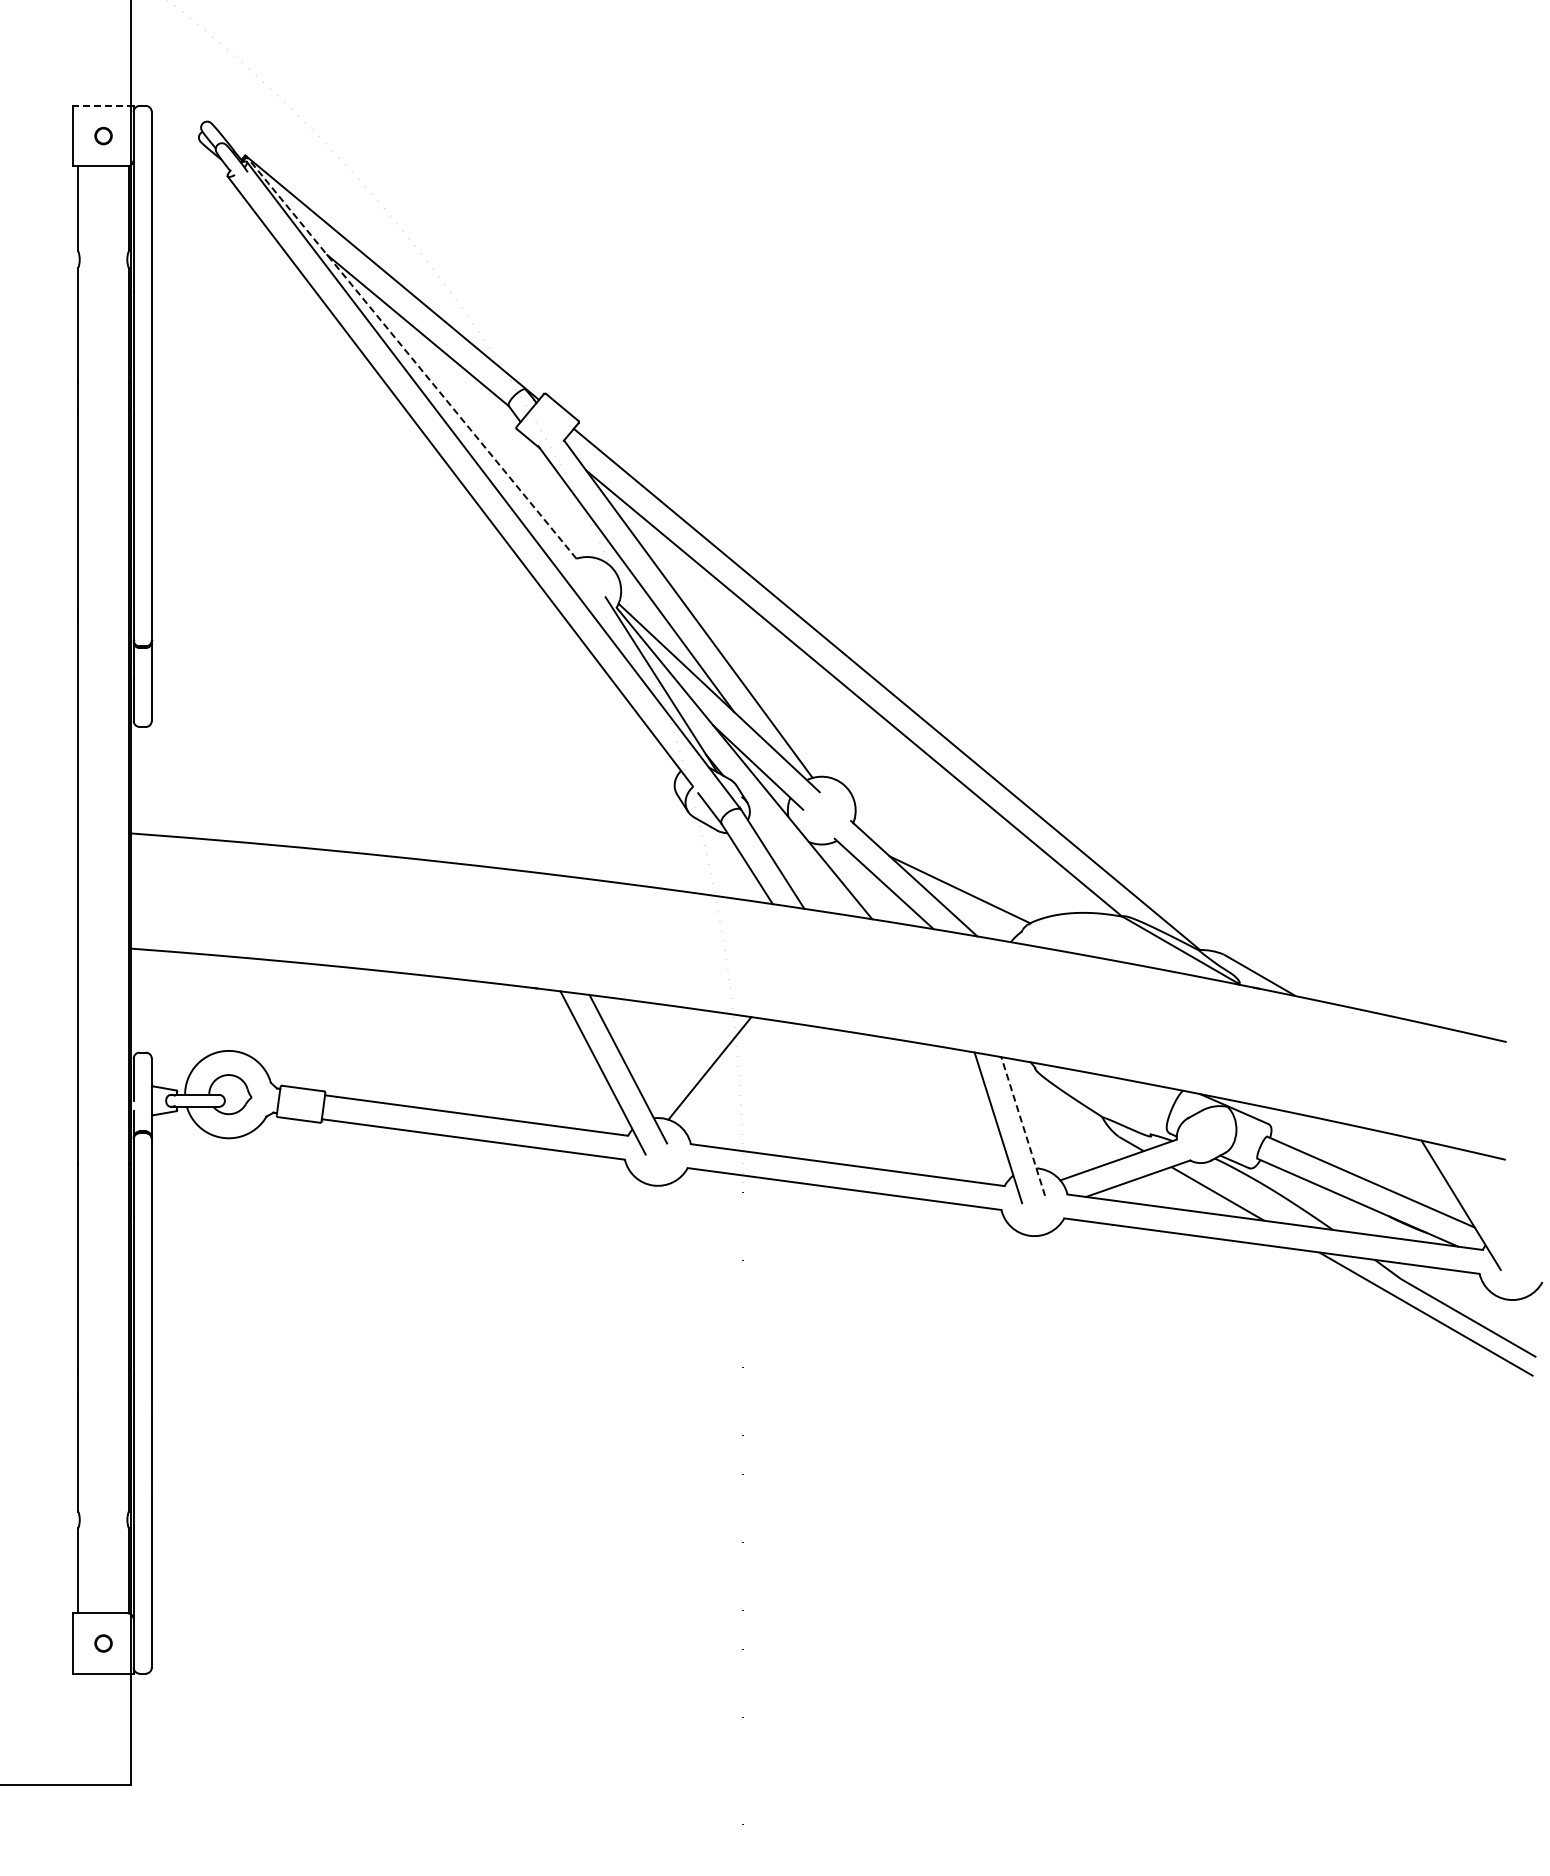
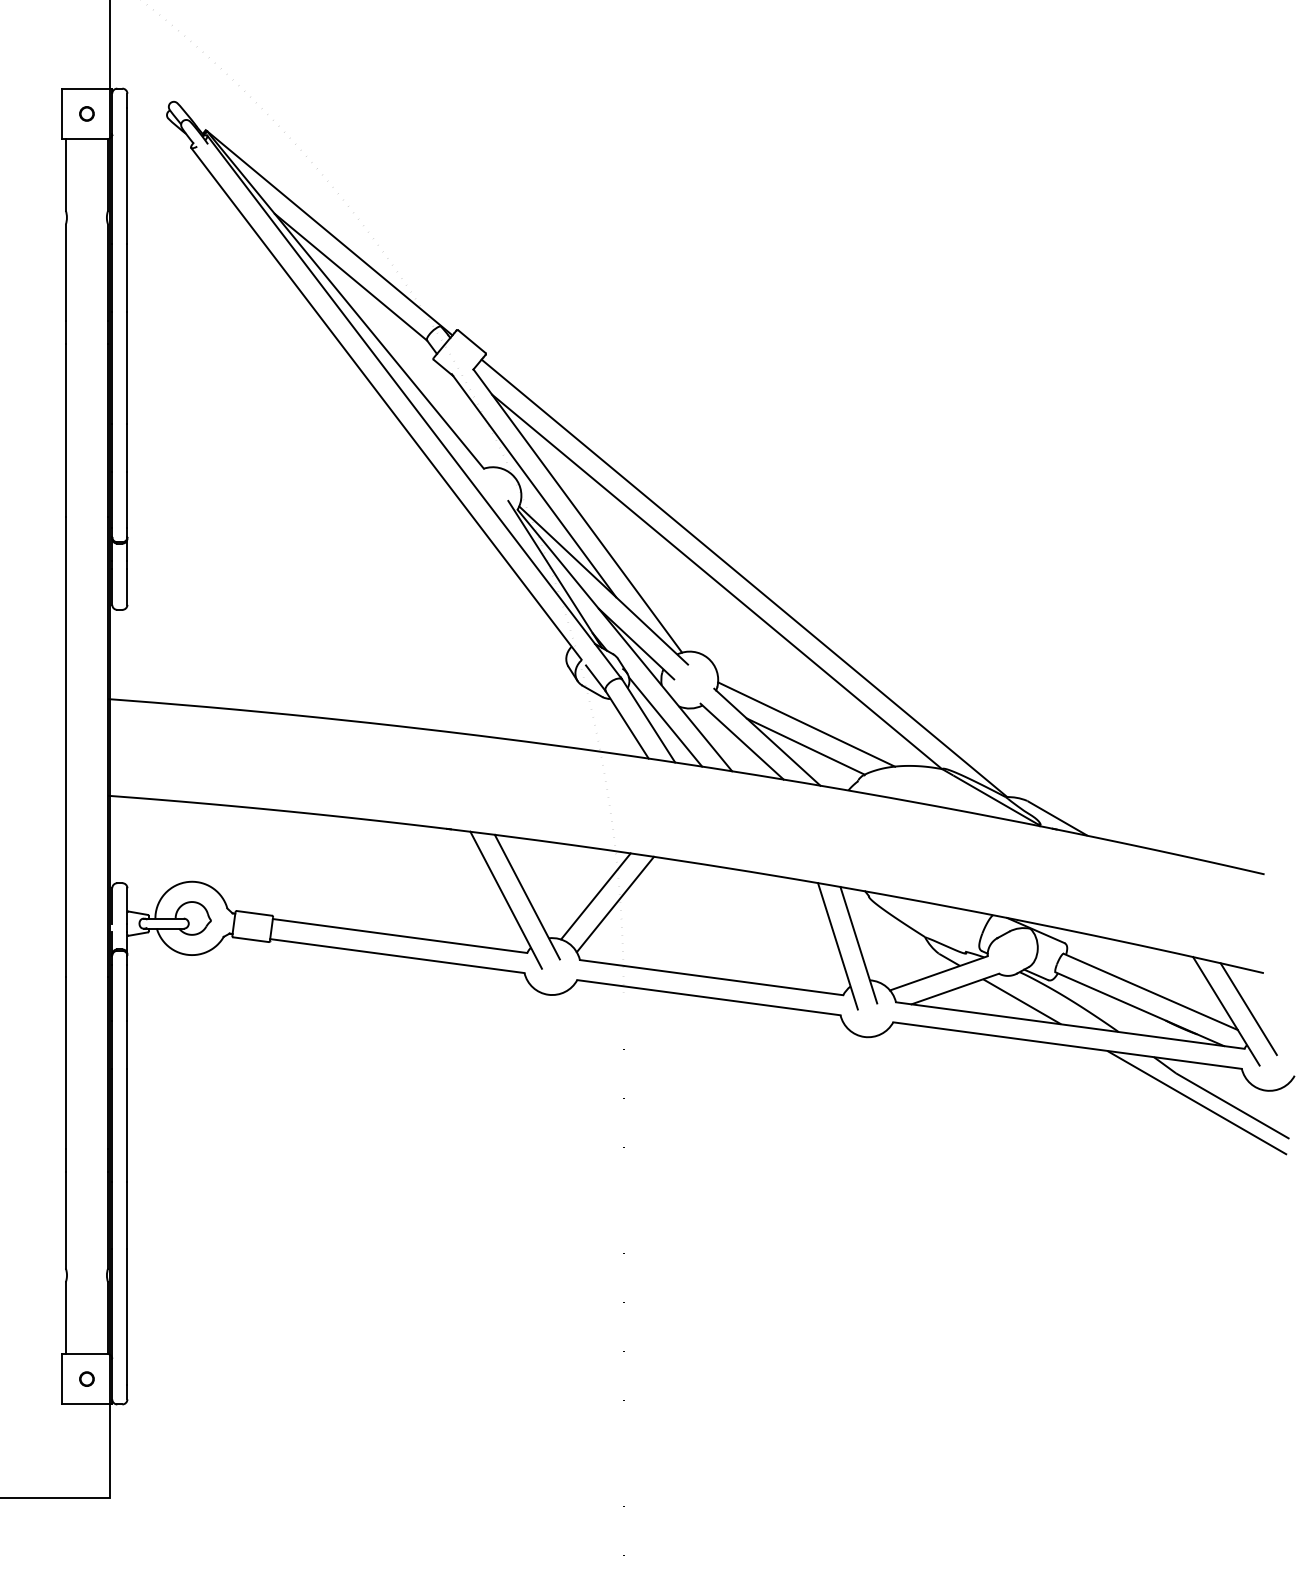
line: (103, 105) -> (86, 88), dashed -> solid
line: (411, 357) -> (345, 299), dashed -> solid
line: (792, 860) -> (665, 721), added
line: (960, 863) -> (806, 724), added
line: (733, 1077) -> (615, 904), added
line: (1023, 1126) -> (859, 945), dashed -> solid
line: (1487, 1202) -> (1248, 1008), added

